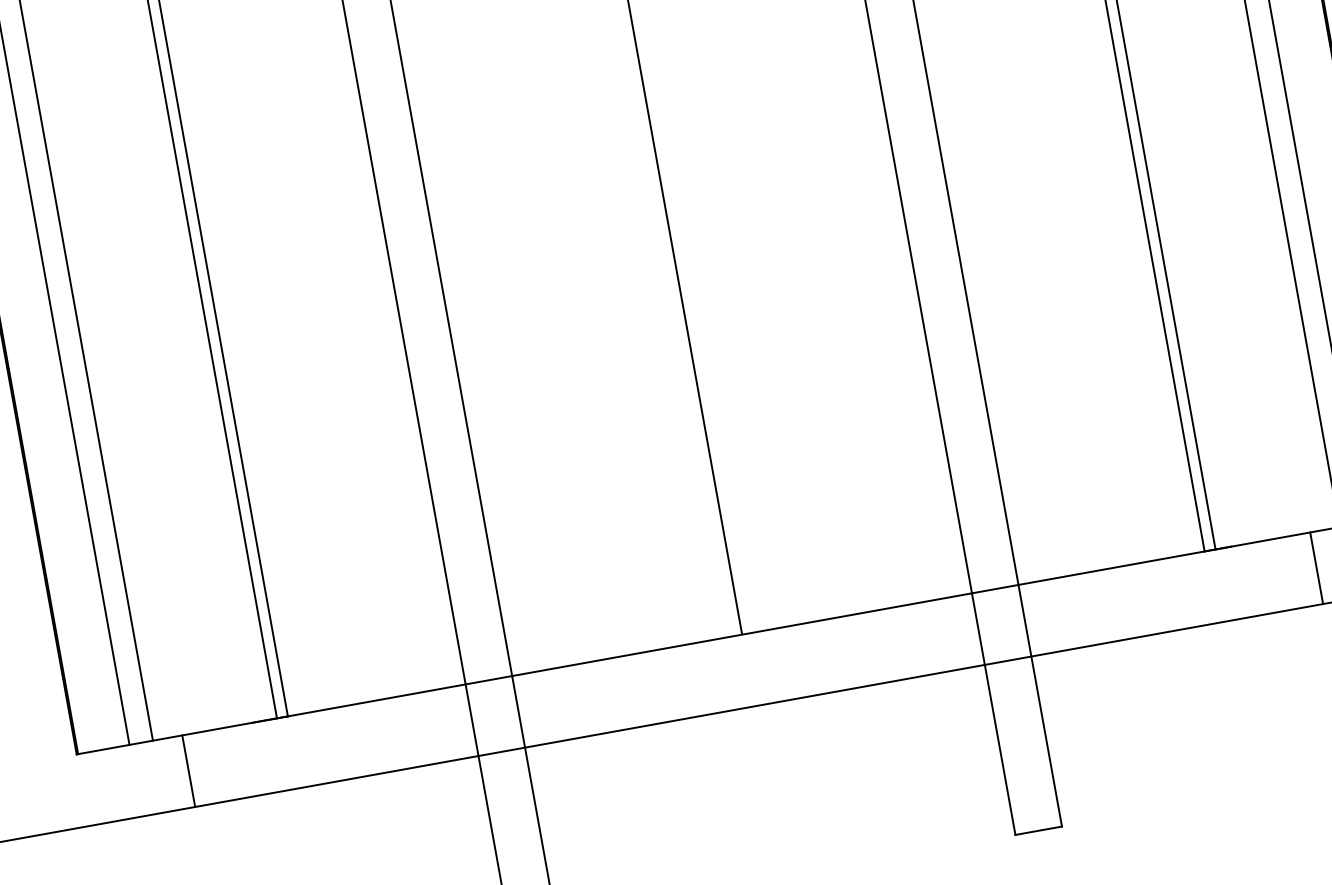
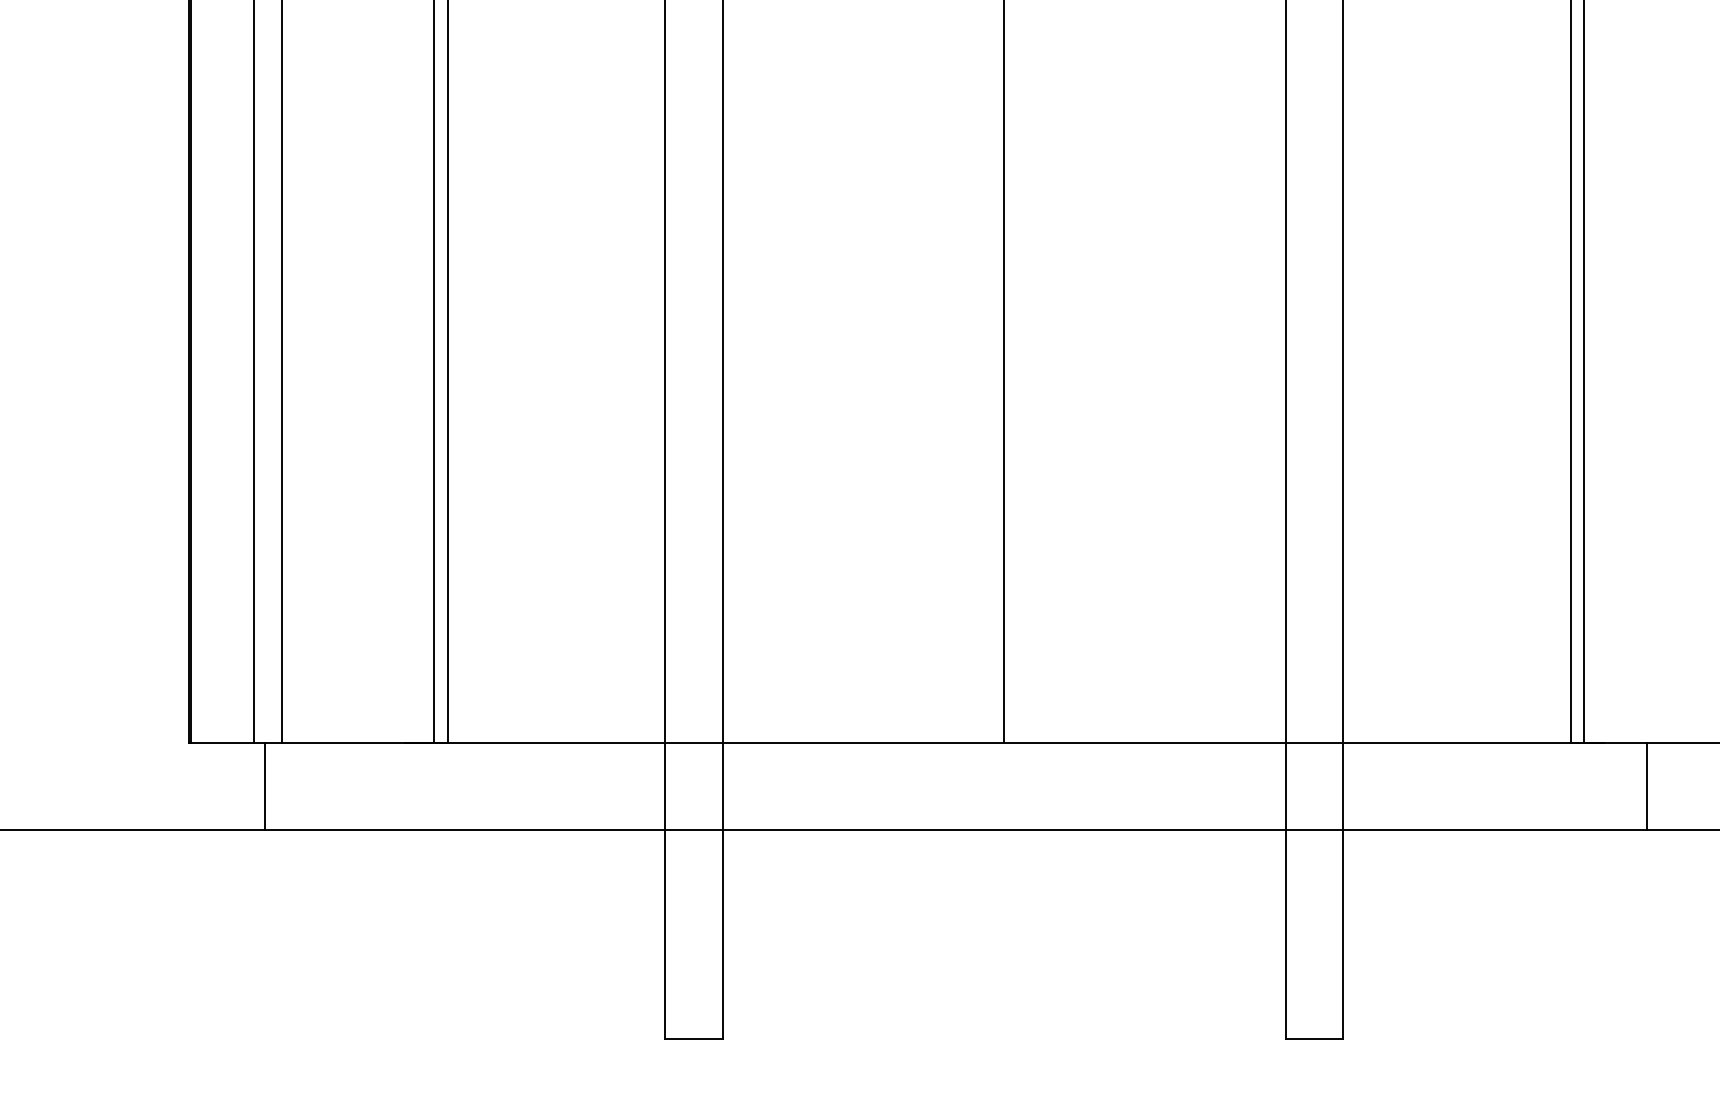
line: (1316, 568) -> (1647, 786), moved
line: (188, 771) -> (265, 786), moved

